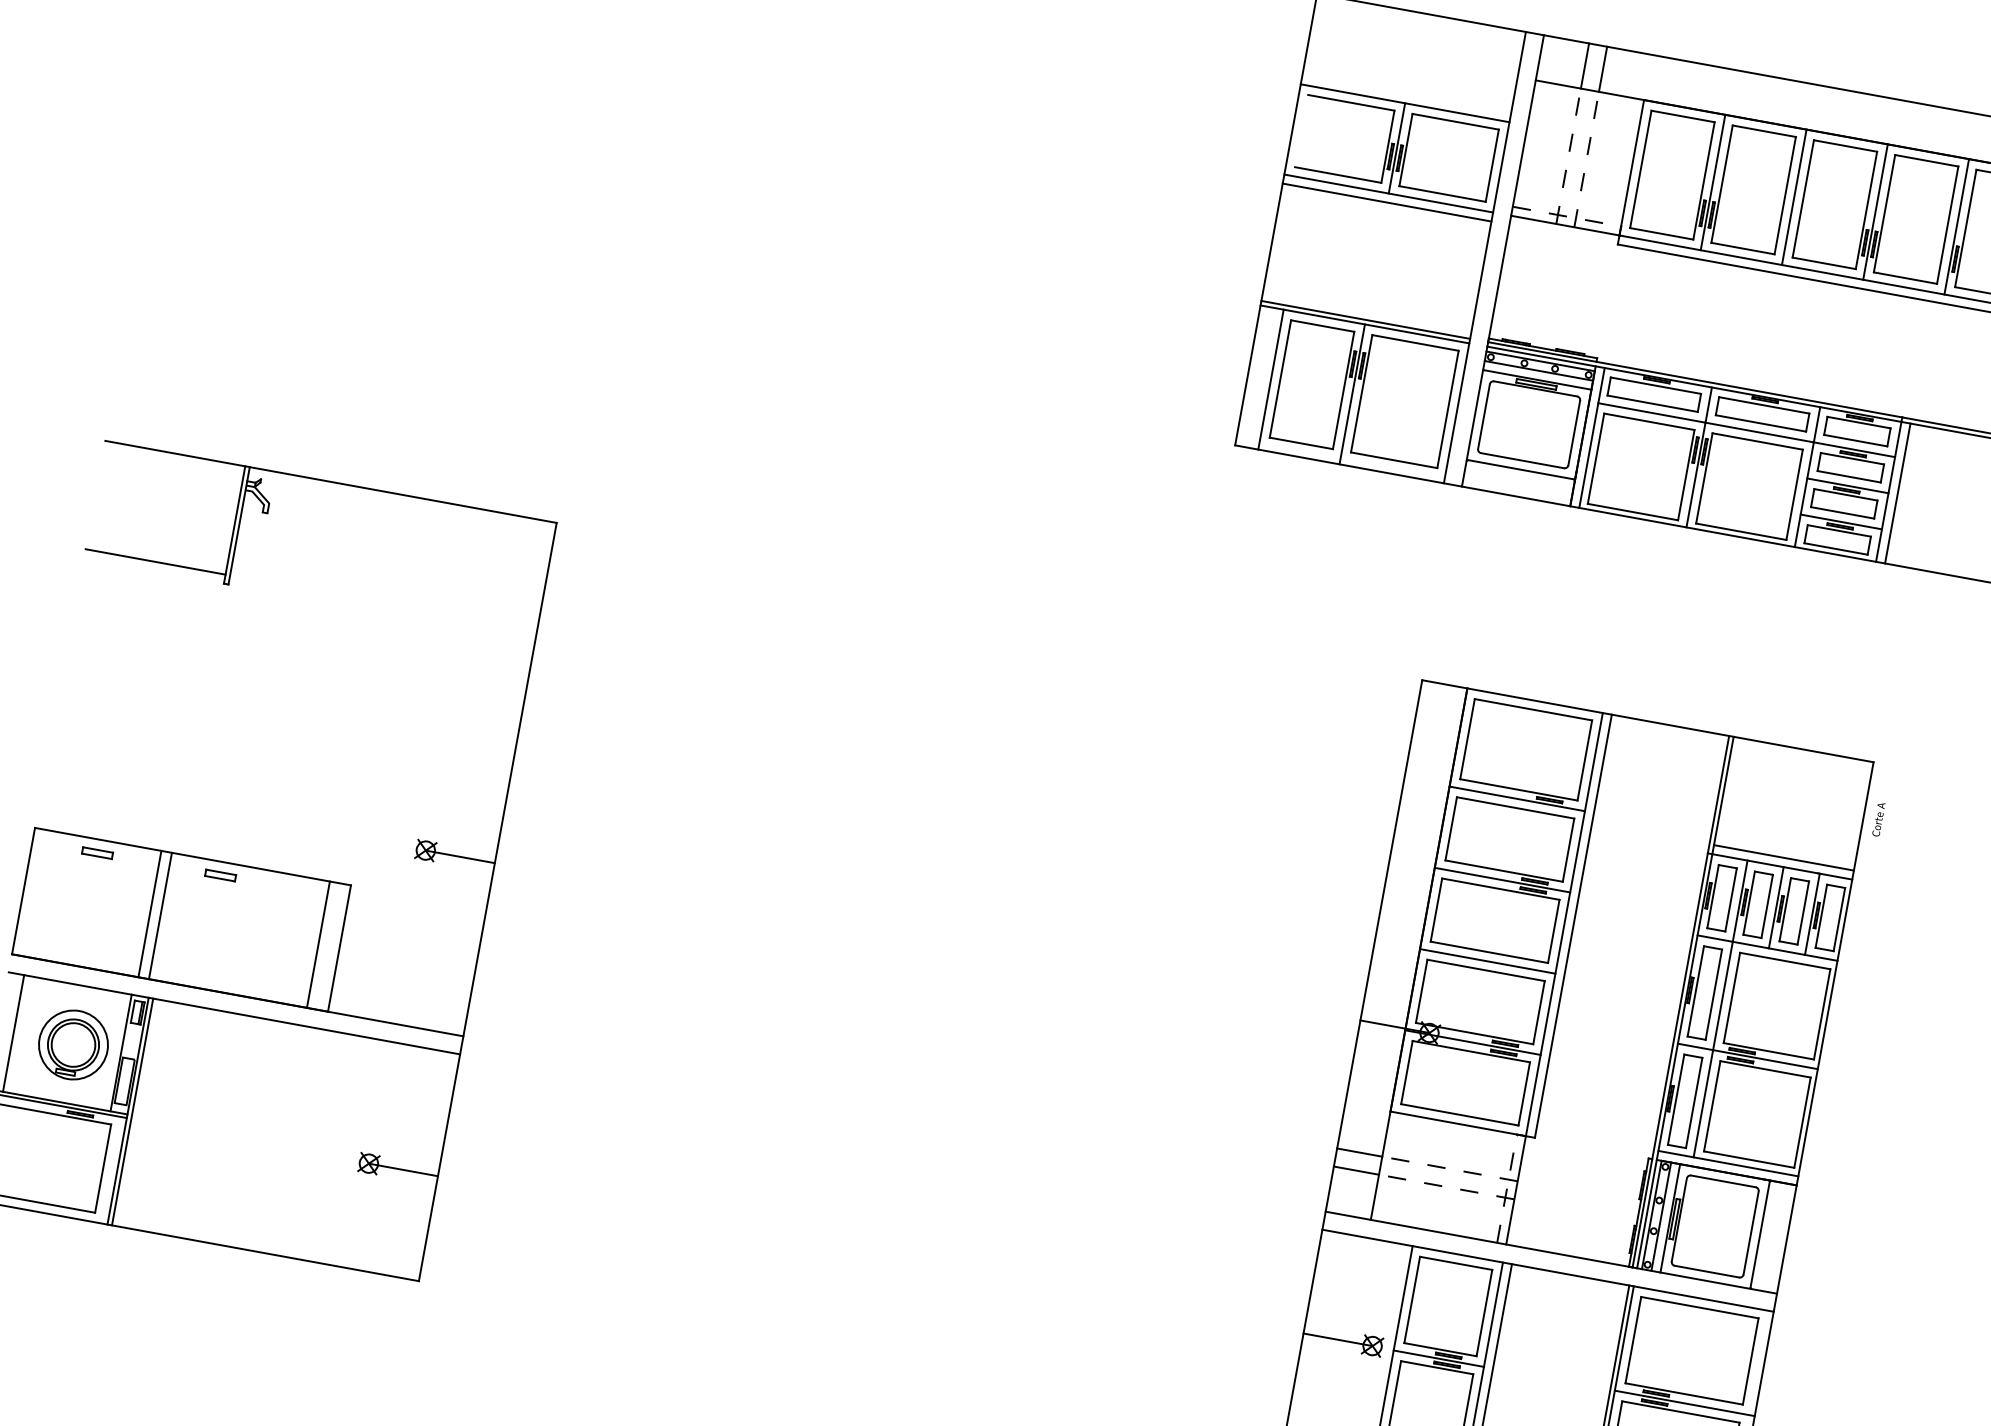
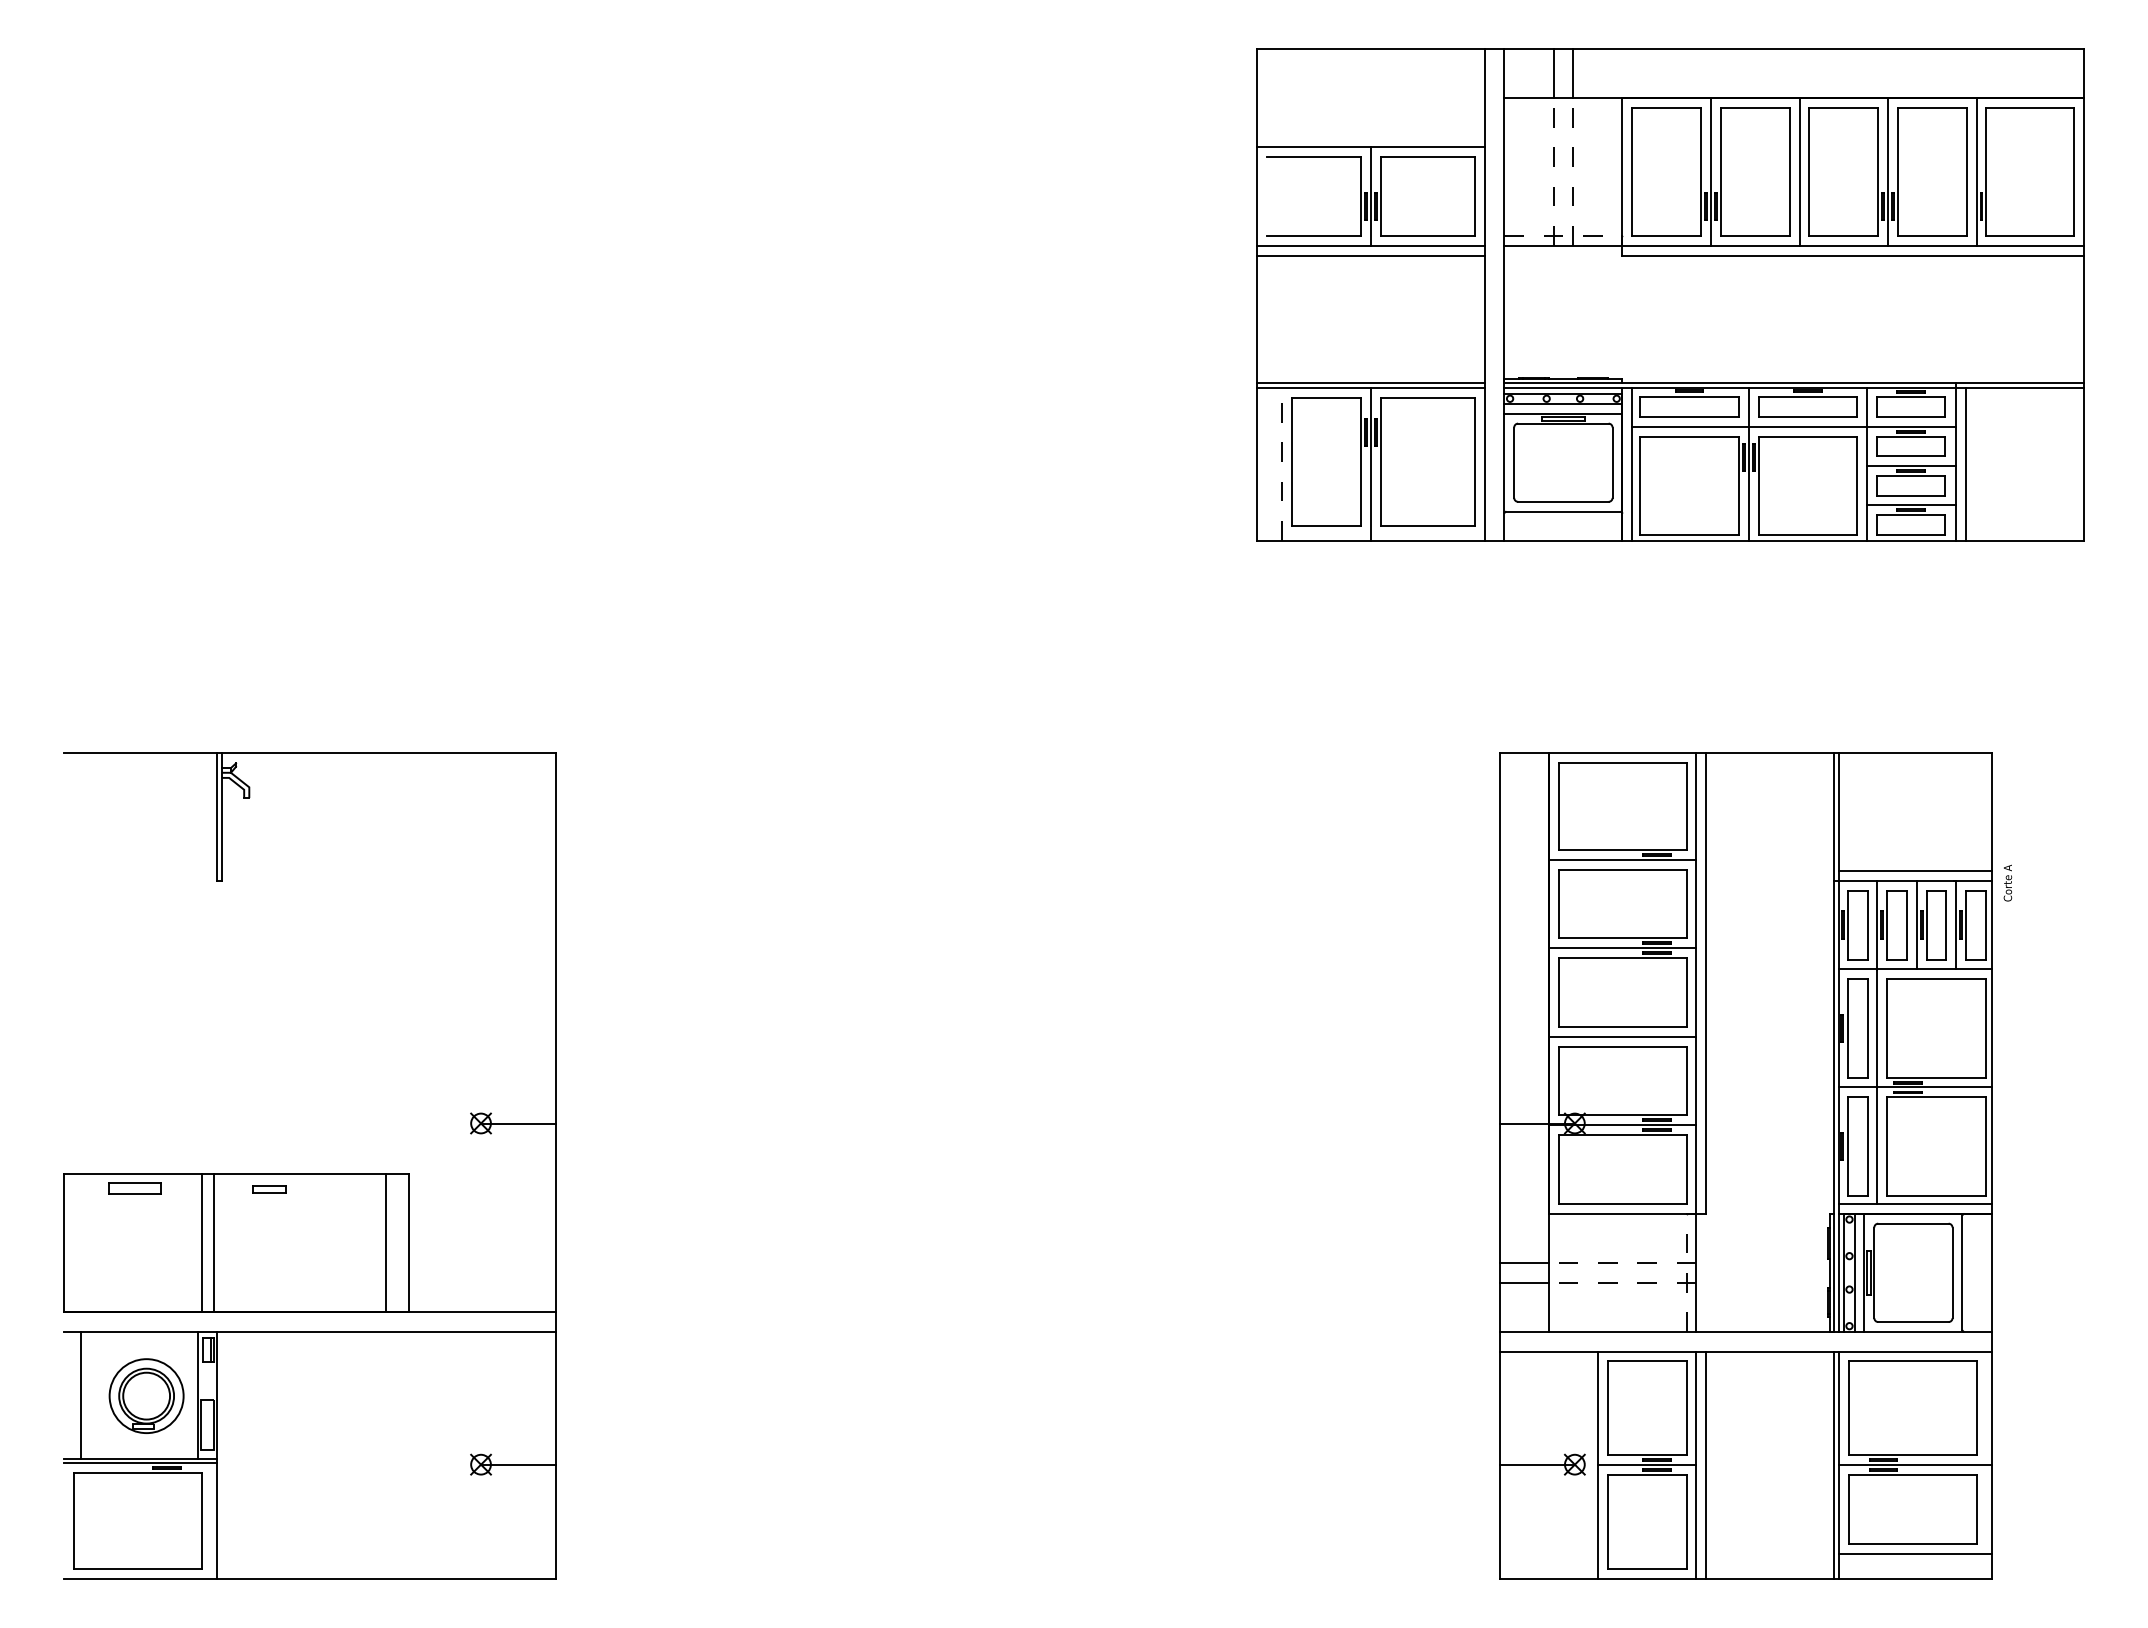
line: (1271, 379) -> (1282, 464), solid -> dashed
line: (155, 561) -> (140, 870), removed
text: (1878, 818) -> (2007, 882), moved
part: (96, 853) -> (134, 1189), size x1.6
line: (132, 1111) -> (221, 1455), removed

